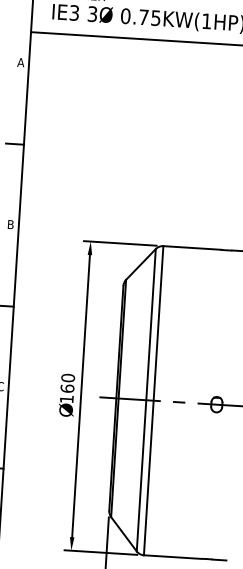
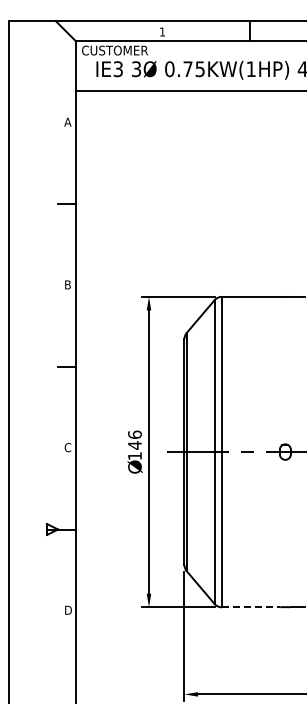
text: (67, 382) -> (134, 439), 160 -> 146
line: (172, 557) -> (250, 607), solid -> dashed

